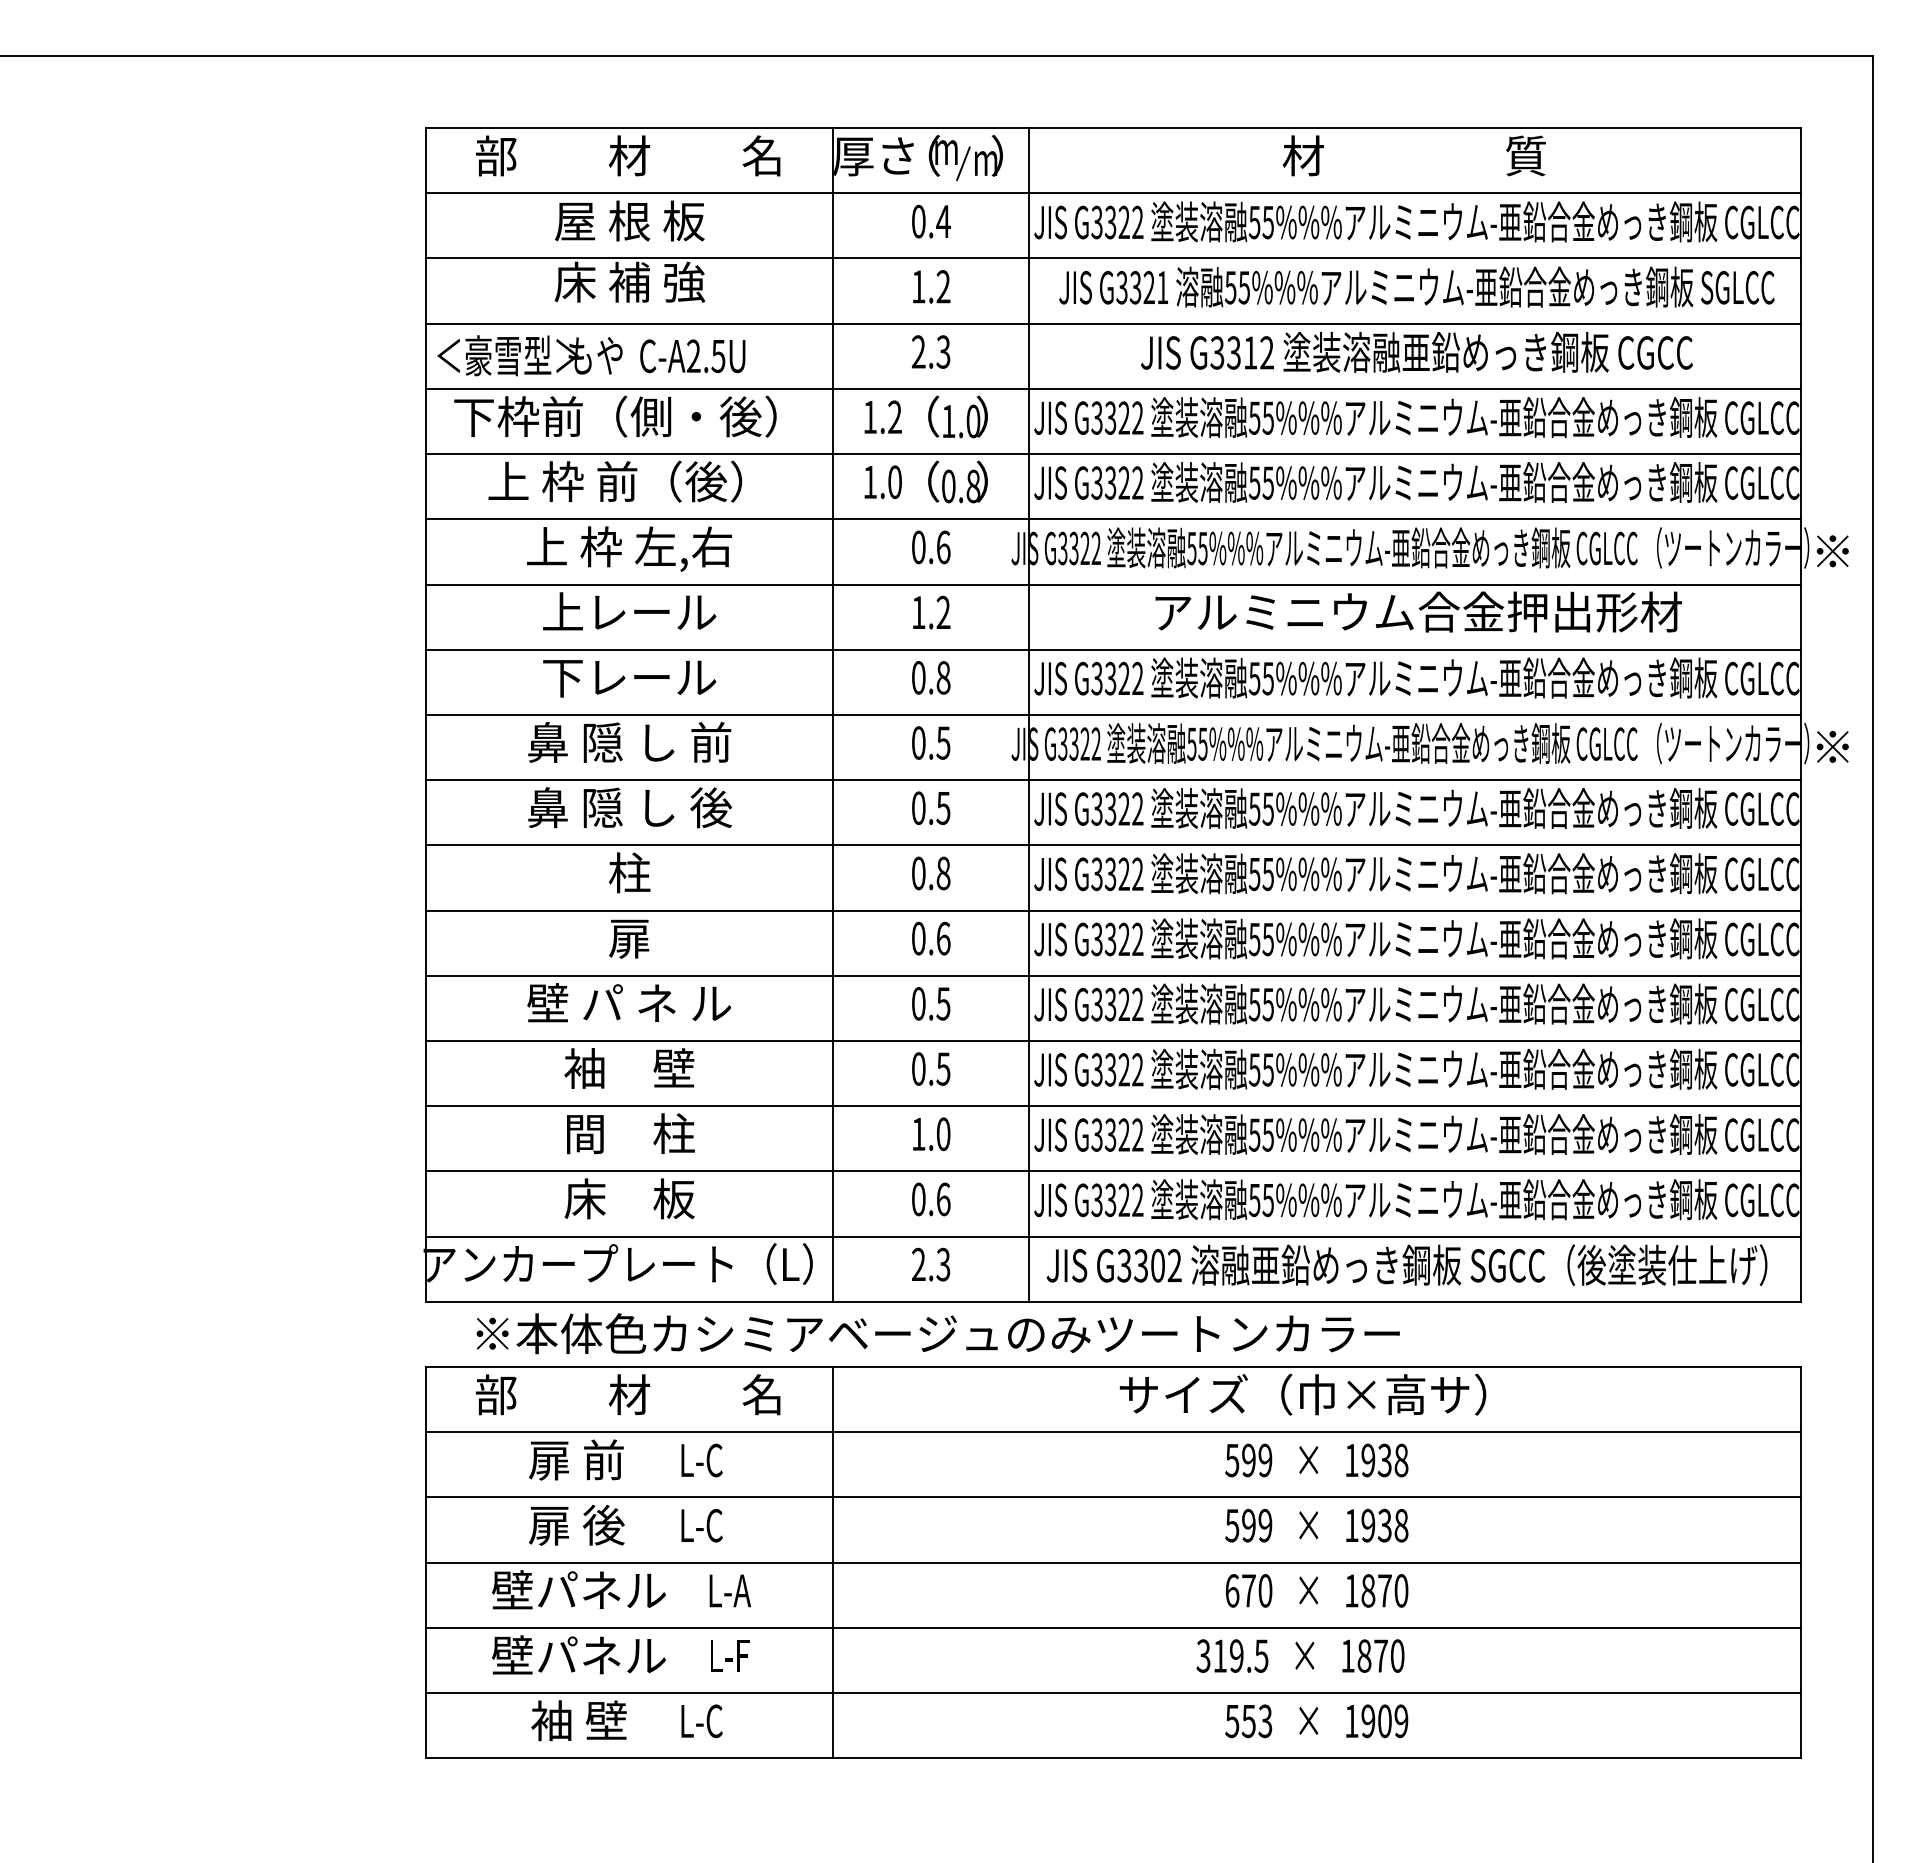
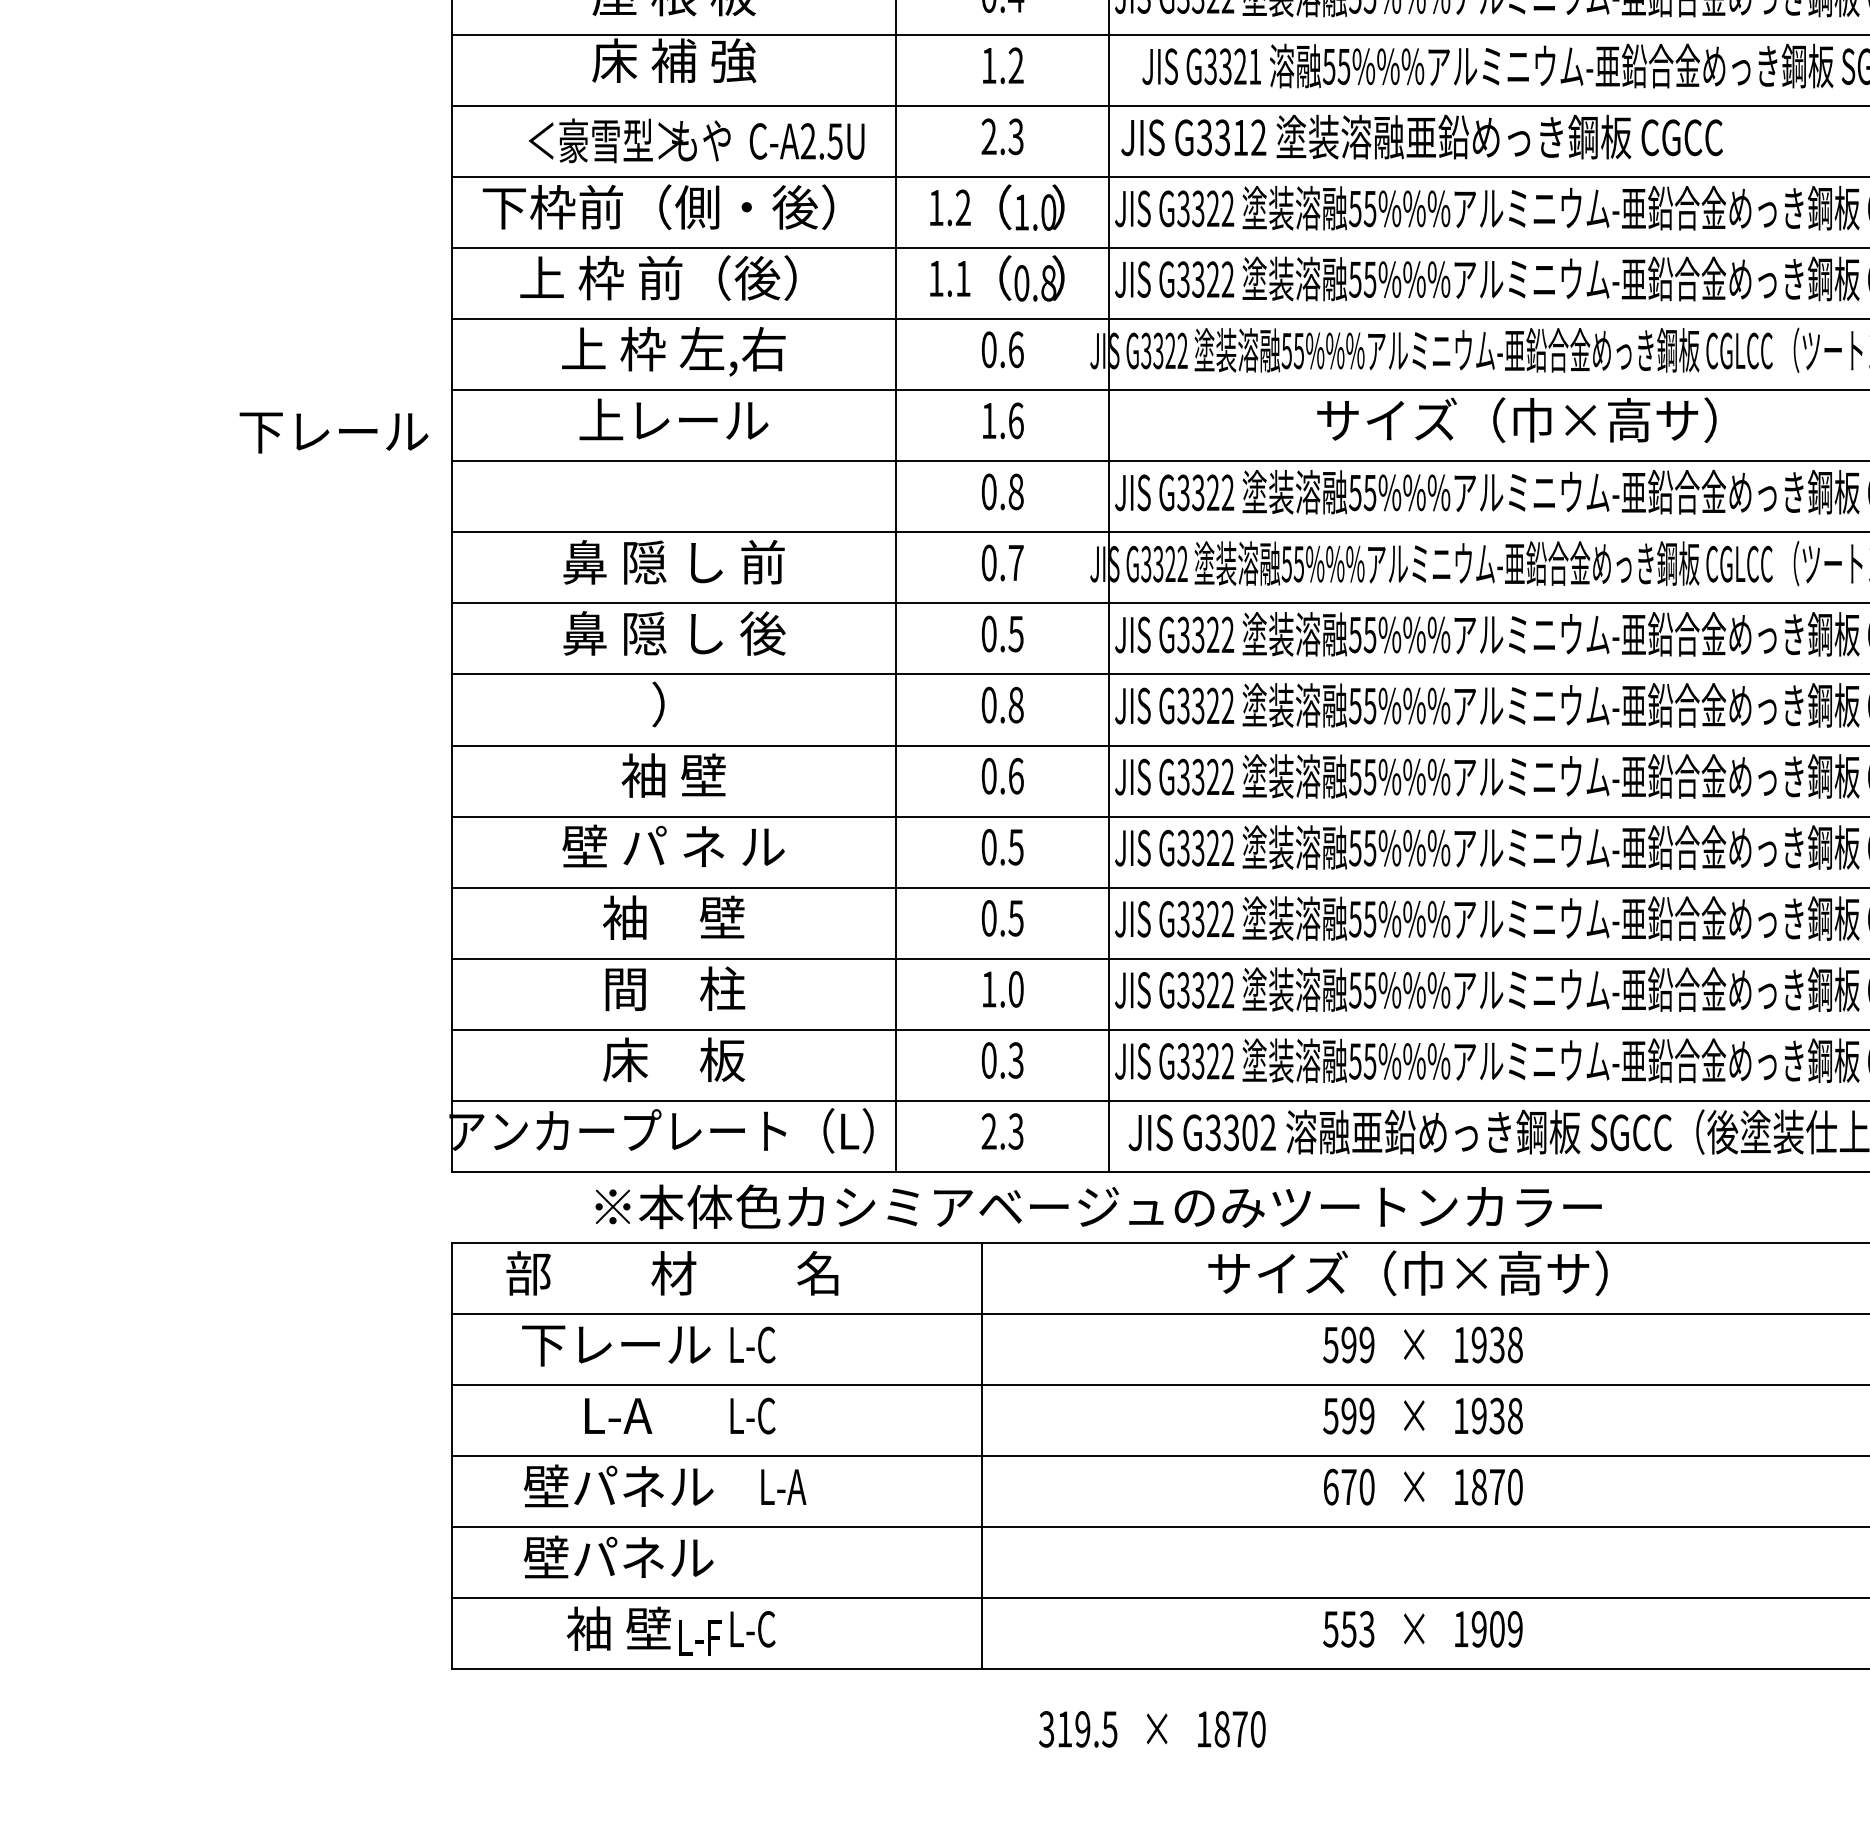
text: (1416, 352) -> (1421, 137), moved
text: (591, 355) -> (696, 140), moved
text: (894, 482) -> (962, 279), 1.0 -> 1.1
text: (1418, 611) -> (1533, 419), アルミニウム合金押出形材 -> サイズ（巾×高サ）
text: (943, 612) -> (1016, 420), 1.2 -> 1.6
text: (629, 678) -> (333, 432), moved
text: (943, 742) -> (1016, 562), 0.5 -> 0.7
text: (629, 872) -> (673, 704), 柱 -> ）
text: (629, 937) -> (673, 774), 扉 -> 袖 壁
text: (943, 1199) -> (1016, 1060), 0.6 -> 0.3
text: (937, 1333) -> (1097, 1206), moved
text: (576, 1459) -> (616, 1343), 扉 前 -> 下レール
text: (576, 1524) -> (616, 1414), 扉 後 -> L-A
line: (833, 1562) -> (982, 1456), moved
text: (730, 1655) -> (701, 1637), moved
text: (1300, 1655) -> (1152, 1728), moved

